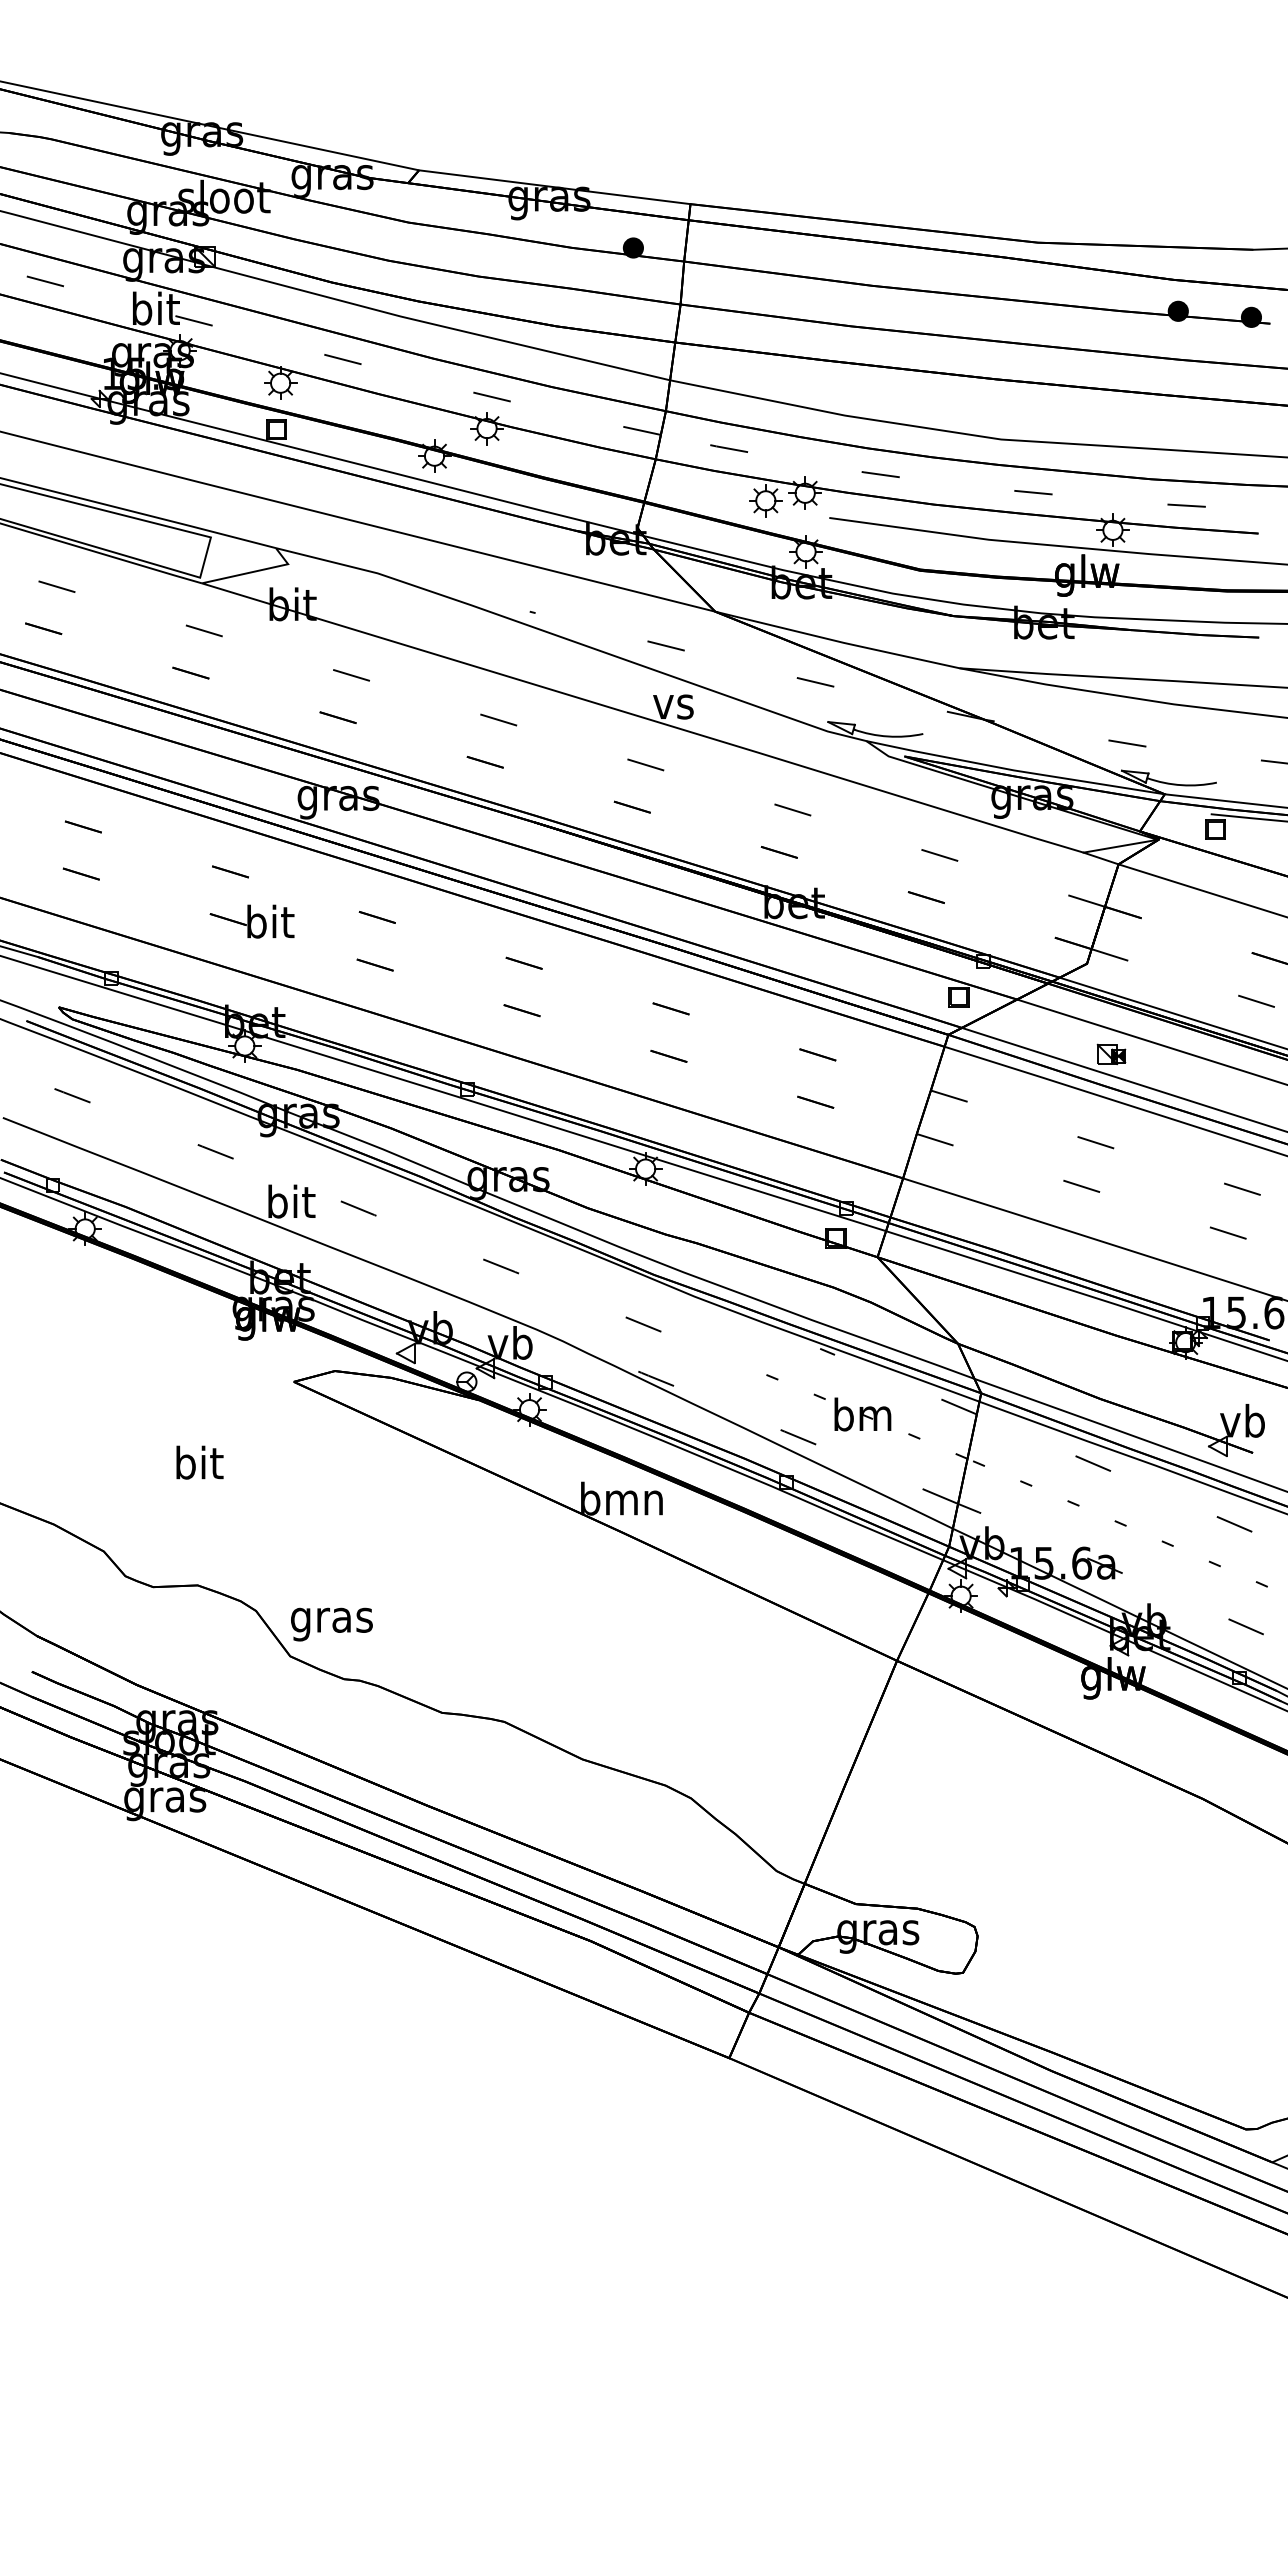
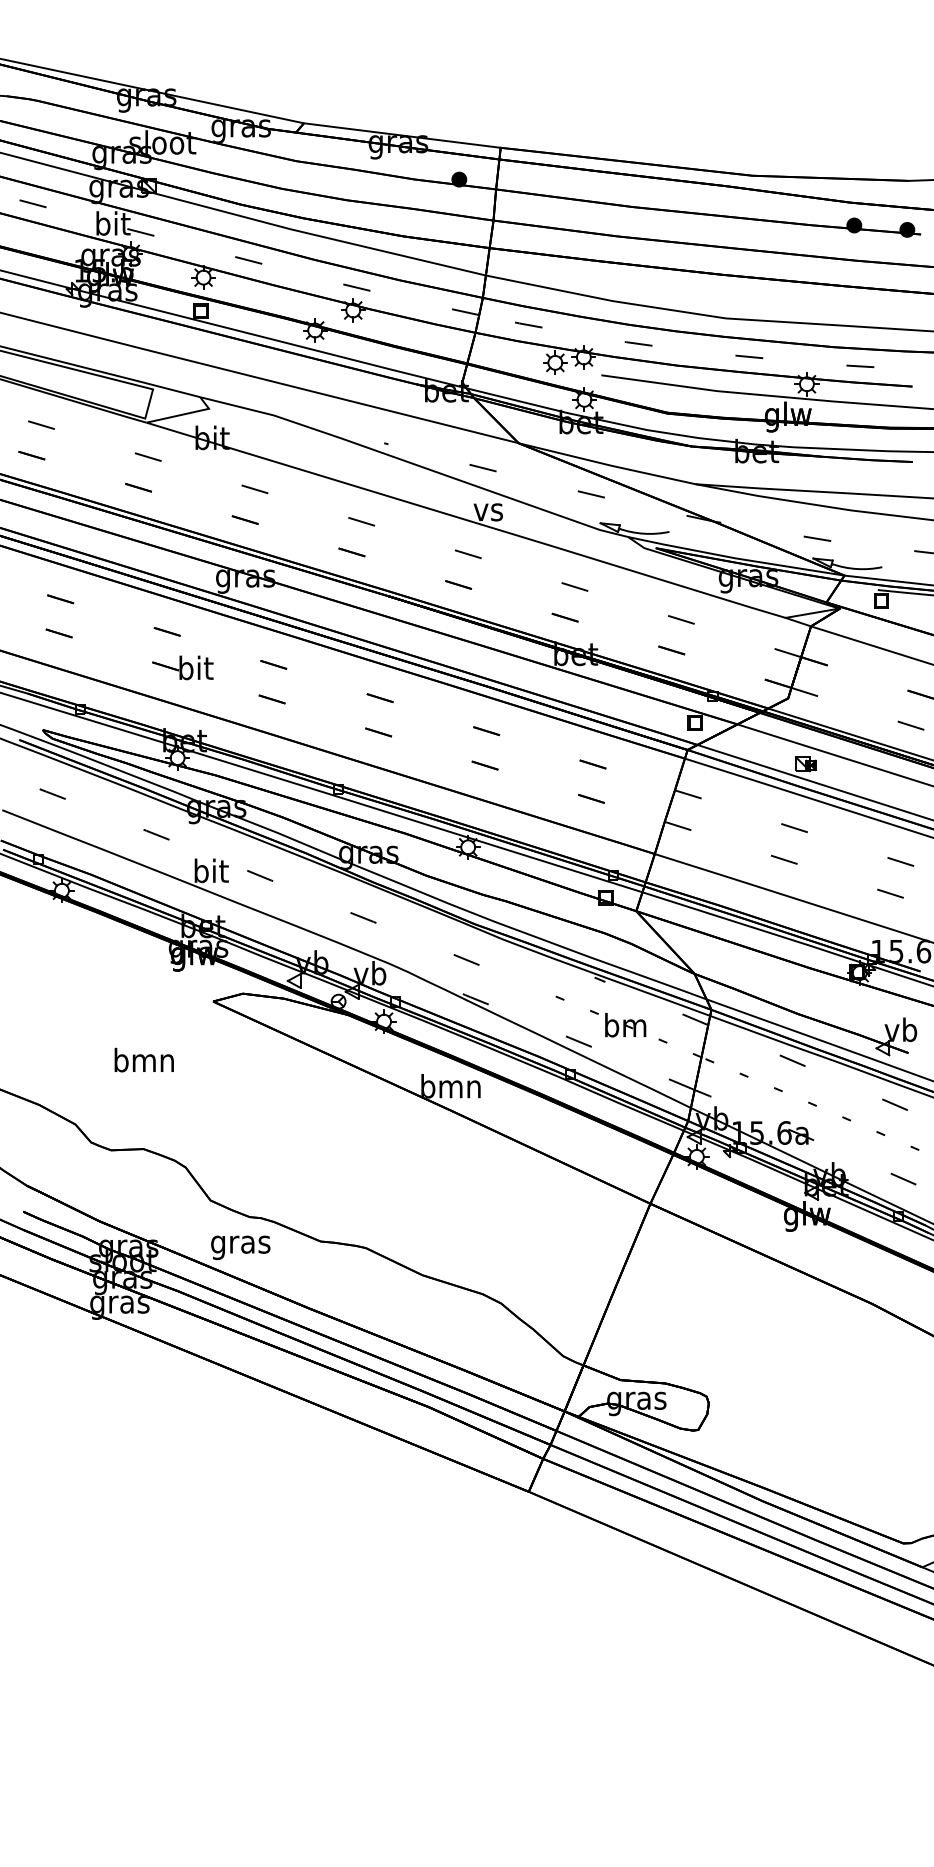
text: (198, 1462) -> (144, 1059), bit -> bmn
text: (331, 1624) -> (240, 1247), moved

